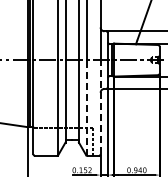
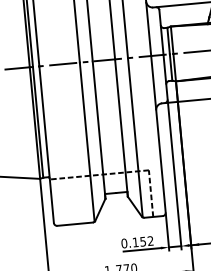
line: (100, 106) -> (158, 133), dashed -> solid
line: (86, 107) -> (134, 137), dashed -> solid

